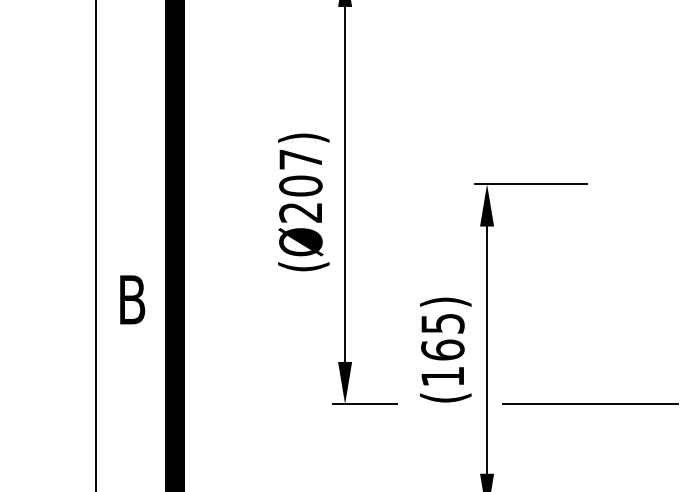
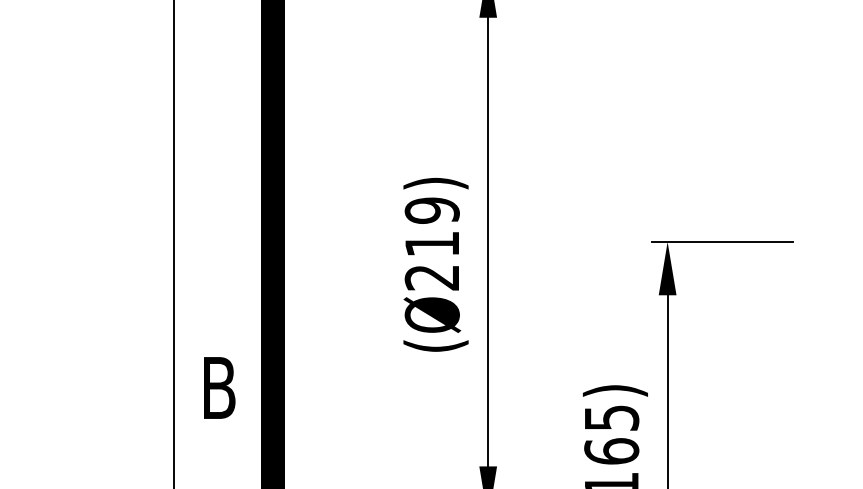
text: (300, 172) -> (431, 226), (Ø207) -> (Ø219)

